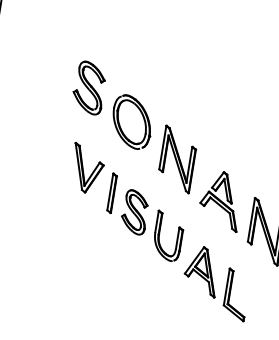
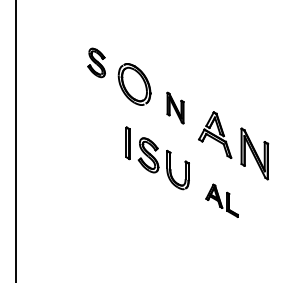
part: (89, 87) -> (96, 62), size x0.7
part: (177, 158) -> (175, 107), size x0.6
part: (86, 169) -> (104, 127), removed
part: (215, 282) -> (221, 200), size x0.6

